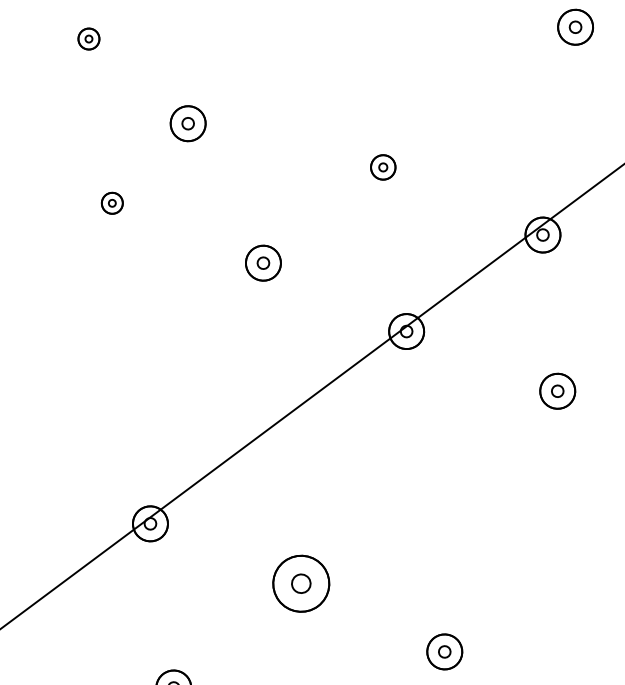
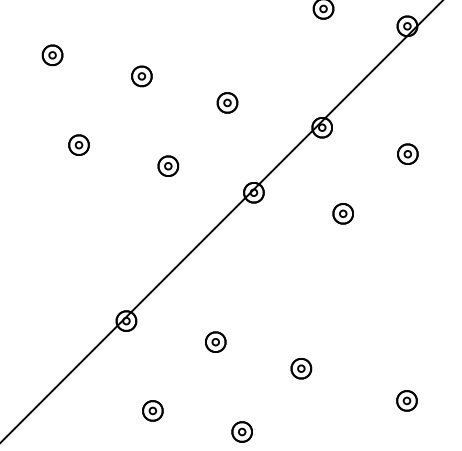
part: (89, 37) -> (52, 54), size x1.67
part: (187, 123) -> (141, 76), moved
part: (383, 166) -> (227, 102), size x1.43
part: (111, 202) -> (78, 144), size x1.67
part: (301, 582) -> (215, 341), size x0.62

